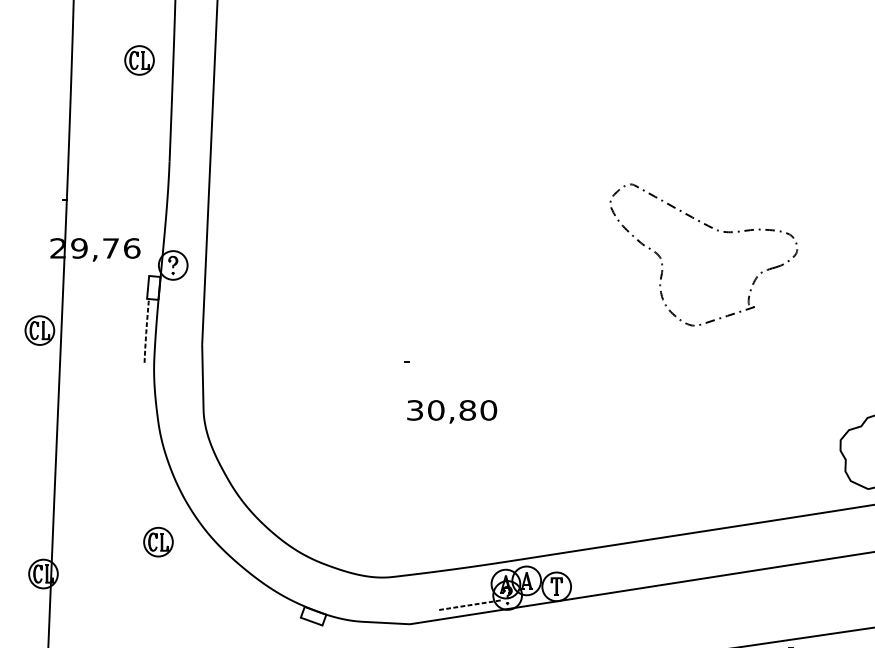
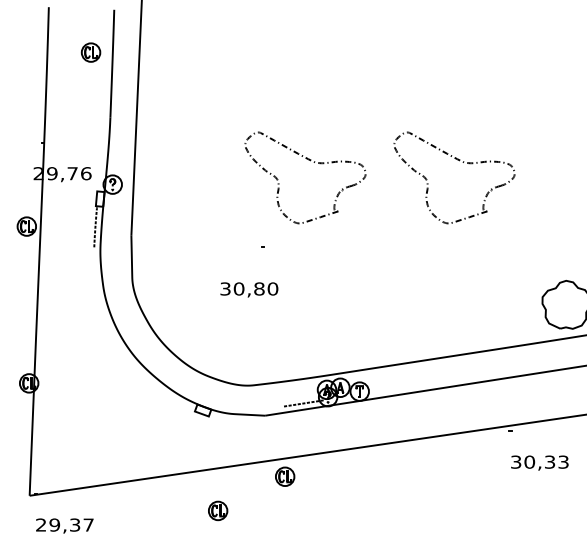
part: (480, 229) -> (310, 161), added
text: (452, 411) -> (249, 289), moved
part: (158, 541) -> (103, 362), removed

